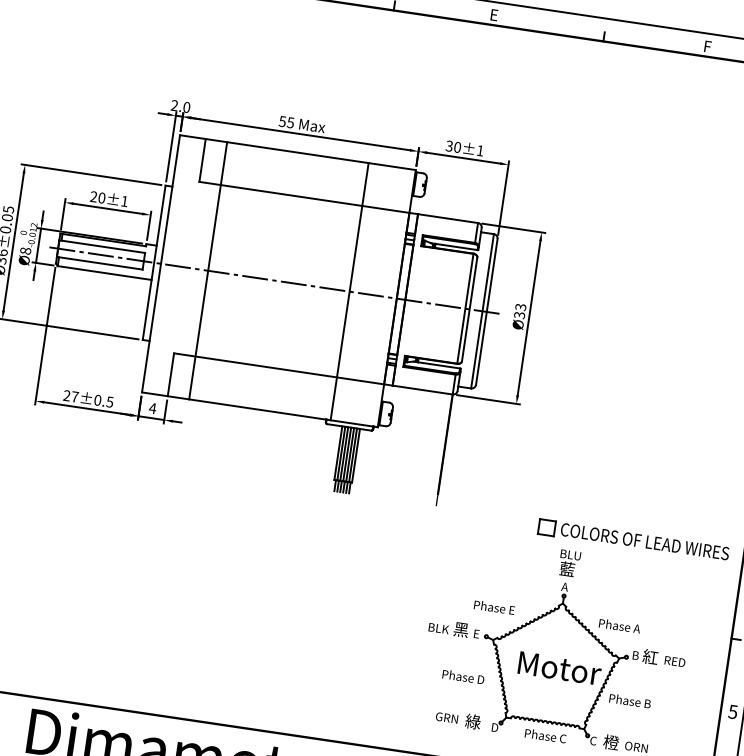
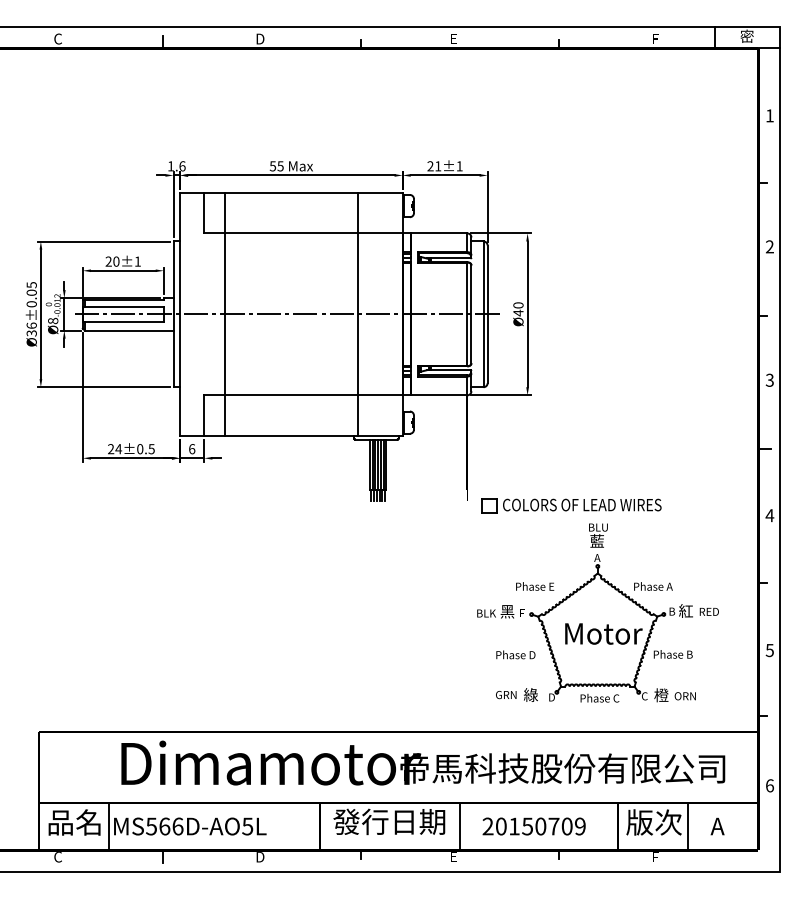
text: (180, 106) -> (176, 166), 2.0 -> 1.6
text: (453, 147) -> (434, 166), 30±1 -> 21±1
text: (520, 311) -> (518, 309), Ø33 -> Ø40
text: (74, 397) -> (118, 449), 27±0.5 -> 24±0.5
text: (152, 408) -> (191, 449), 4 -> 6
part: (633, 540) -> (571, 505), moved

